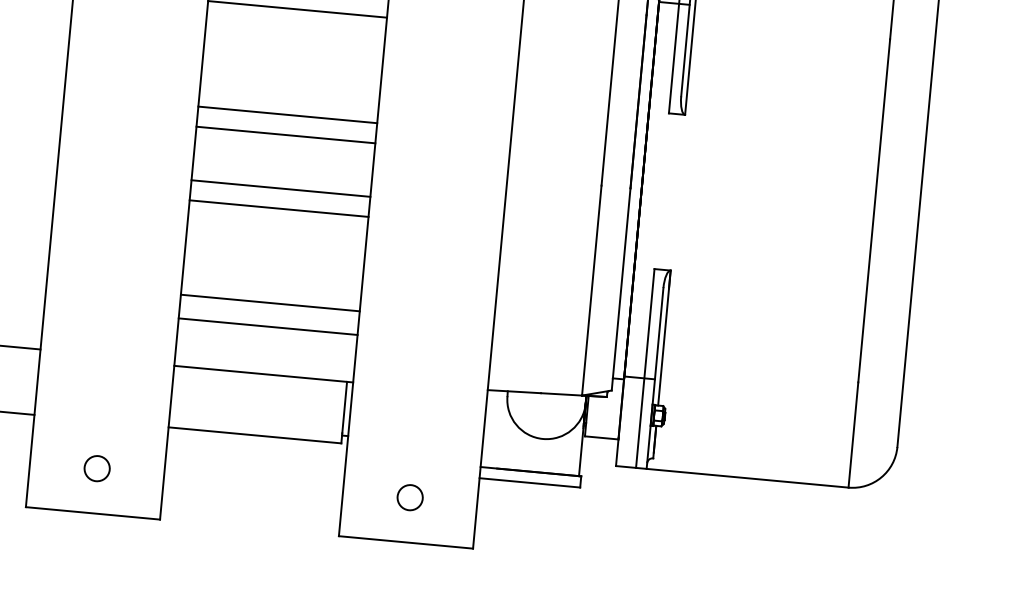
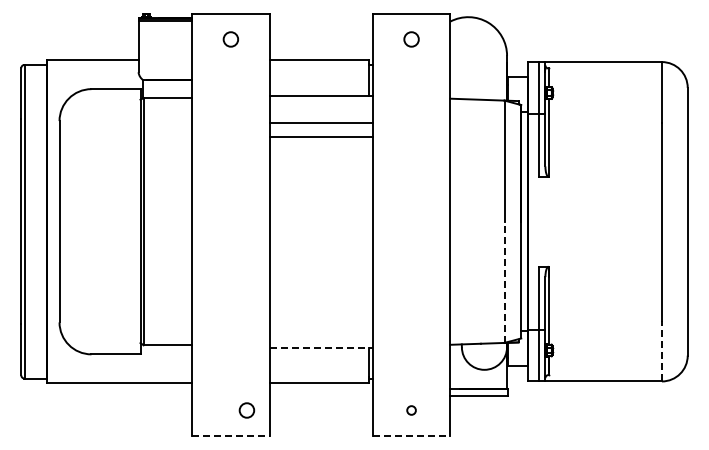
line: (286, 114) -> (320, 197), removed
line: (284, 134) -> (320, 209), removed
line: (279, 188) -> (320, 240), removed
line: (277, 209) -> (320, 252), removed
line: (591, 290) -> (504, 282), solid -> dashed
line: (269, 302) -> (320, 306), removed
line: (266, 327) -> (320, 320), removed
line: (264, 374) -> (321, 347), solid -> dashed
line: (852, 433) -> (661, 350), solid -> dashed
circle: (96, 468) -> (246, 410), moved
circle: (409, 497) -> (411, 410), size x0.6
line: (92, 513) -> (230, 436), solid -> dashed
line: (405, 542) -> (411, 436), solid -> dashed

